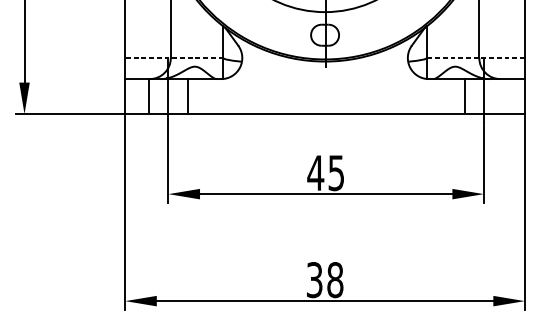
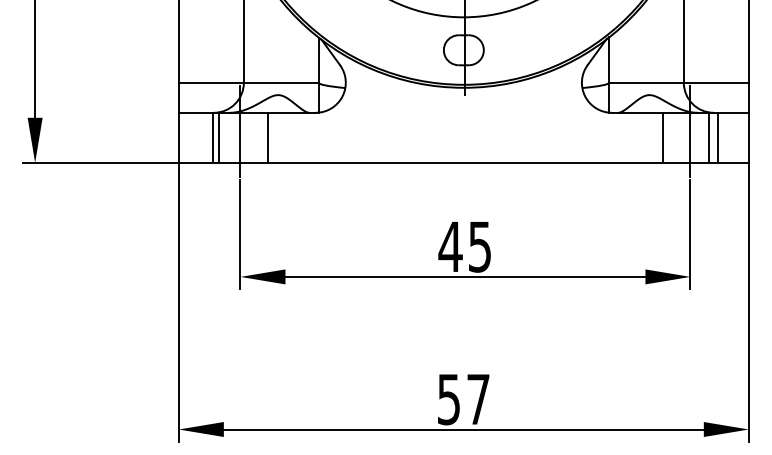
line: (174, 57) -> (248, 82), dashed -> solid
line: (475, 57) -> (678, 82), dashed -> solid
line: (502, 95) -> (717, 136), added
line: (153, 96) -> (218, 137), added
line: (496, 96) -> (708, 137), added
text: (325, 280) -> (464, 399), 38 -> 57

